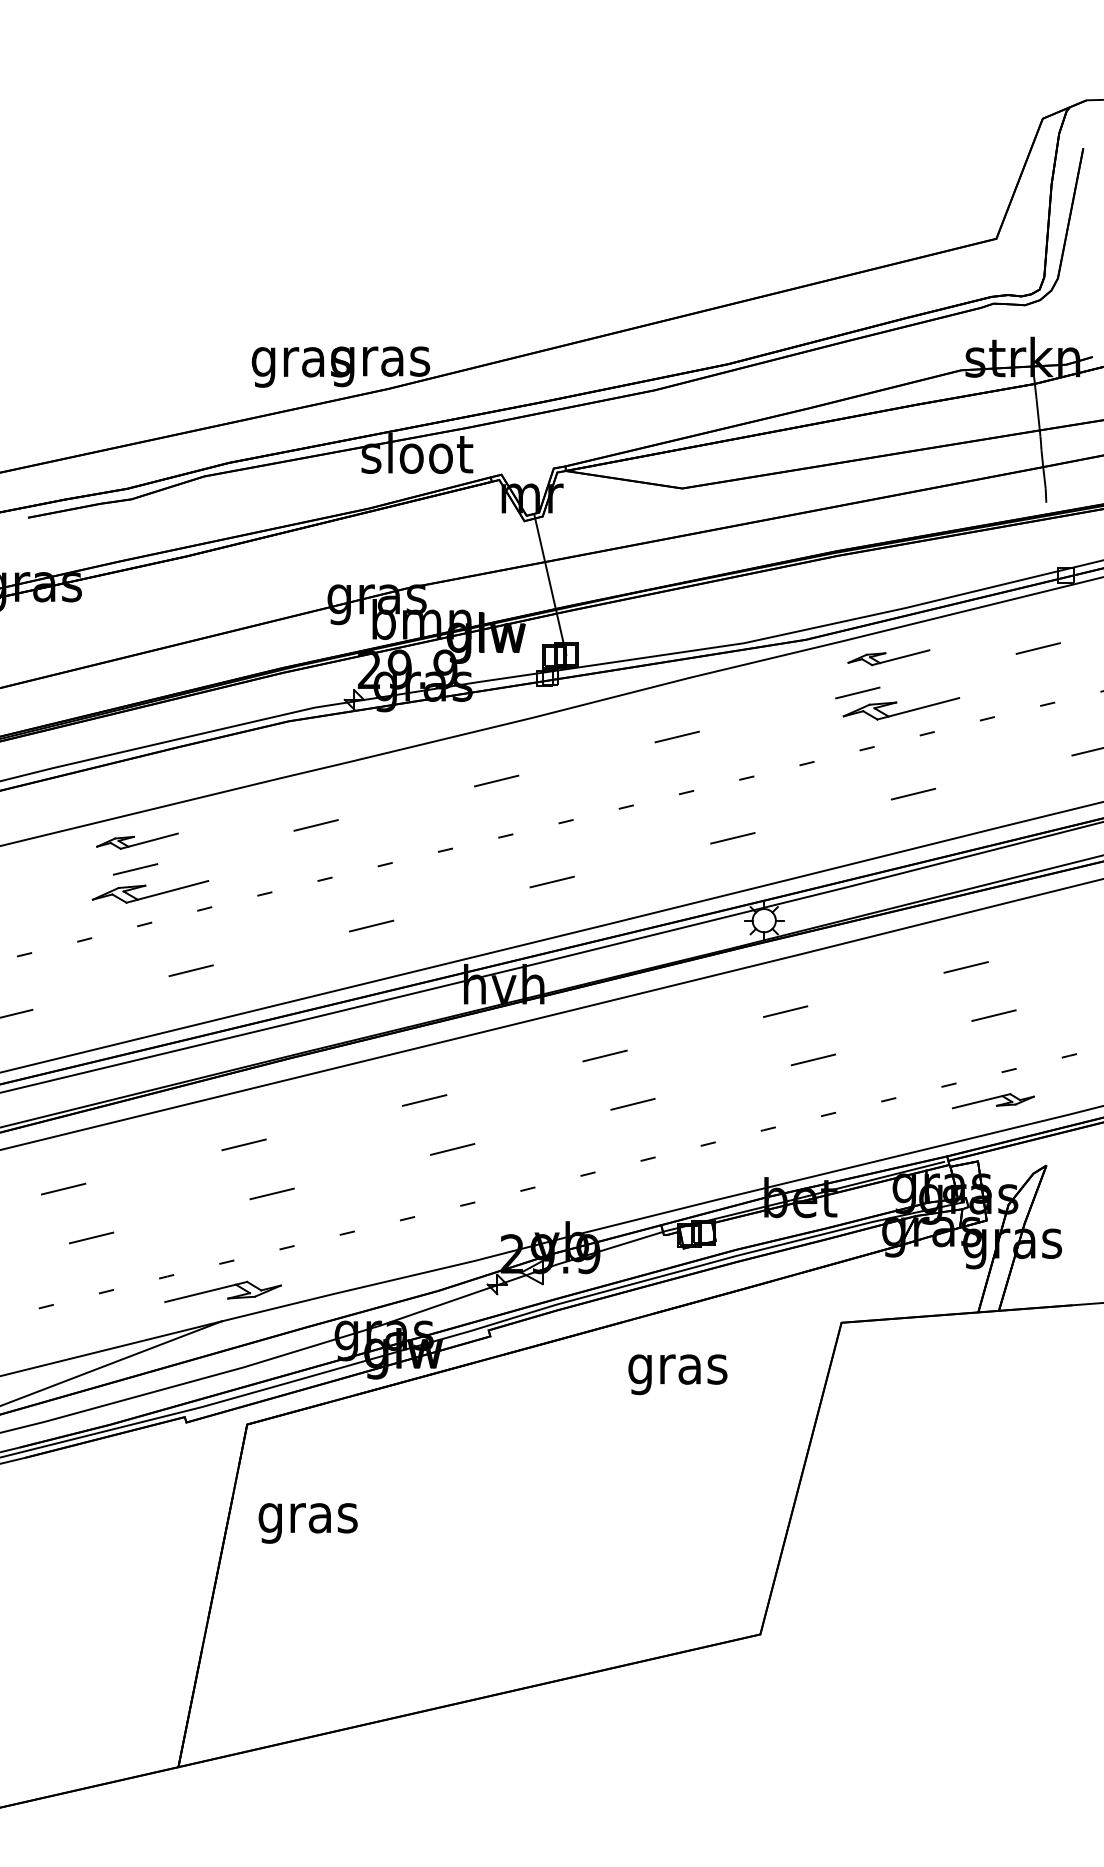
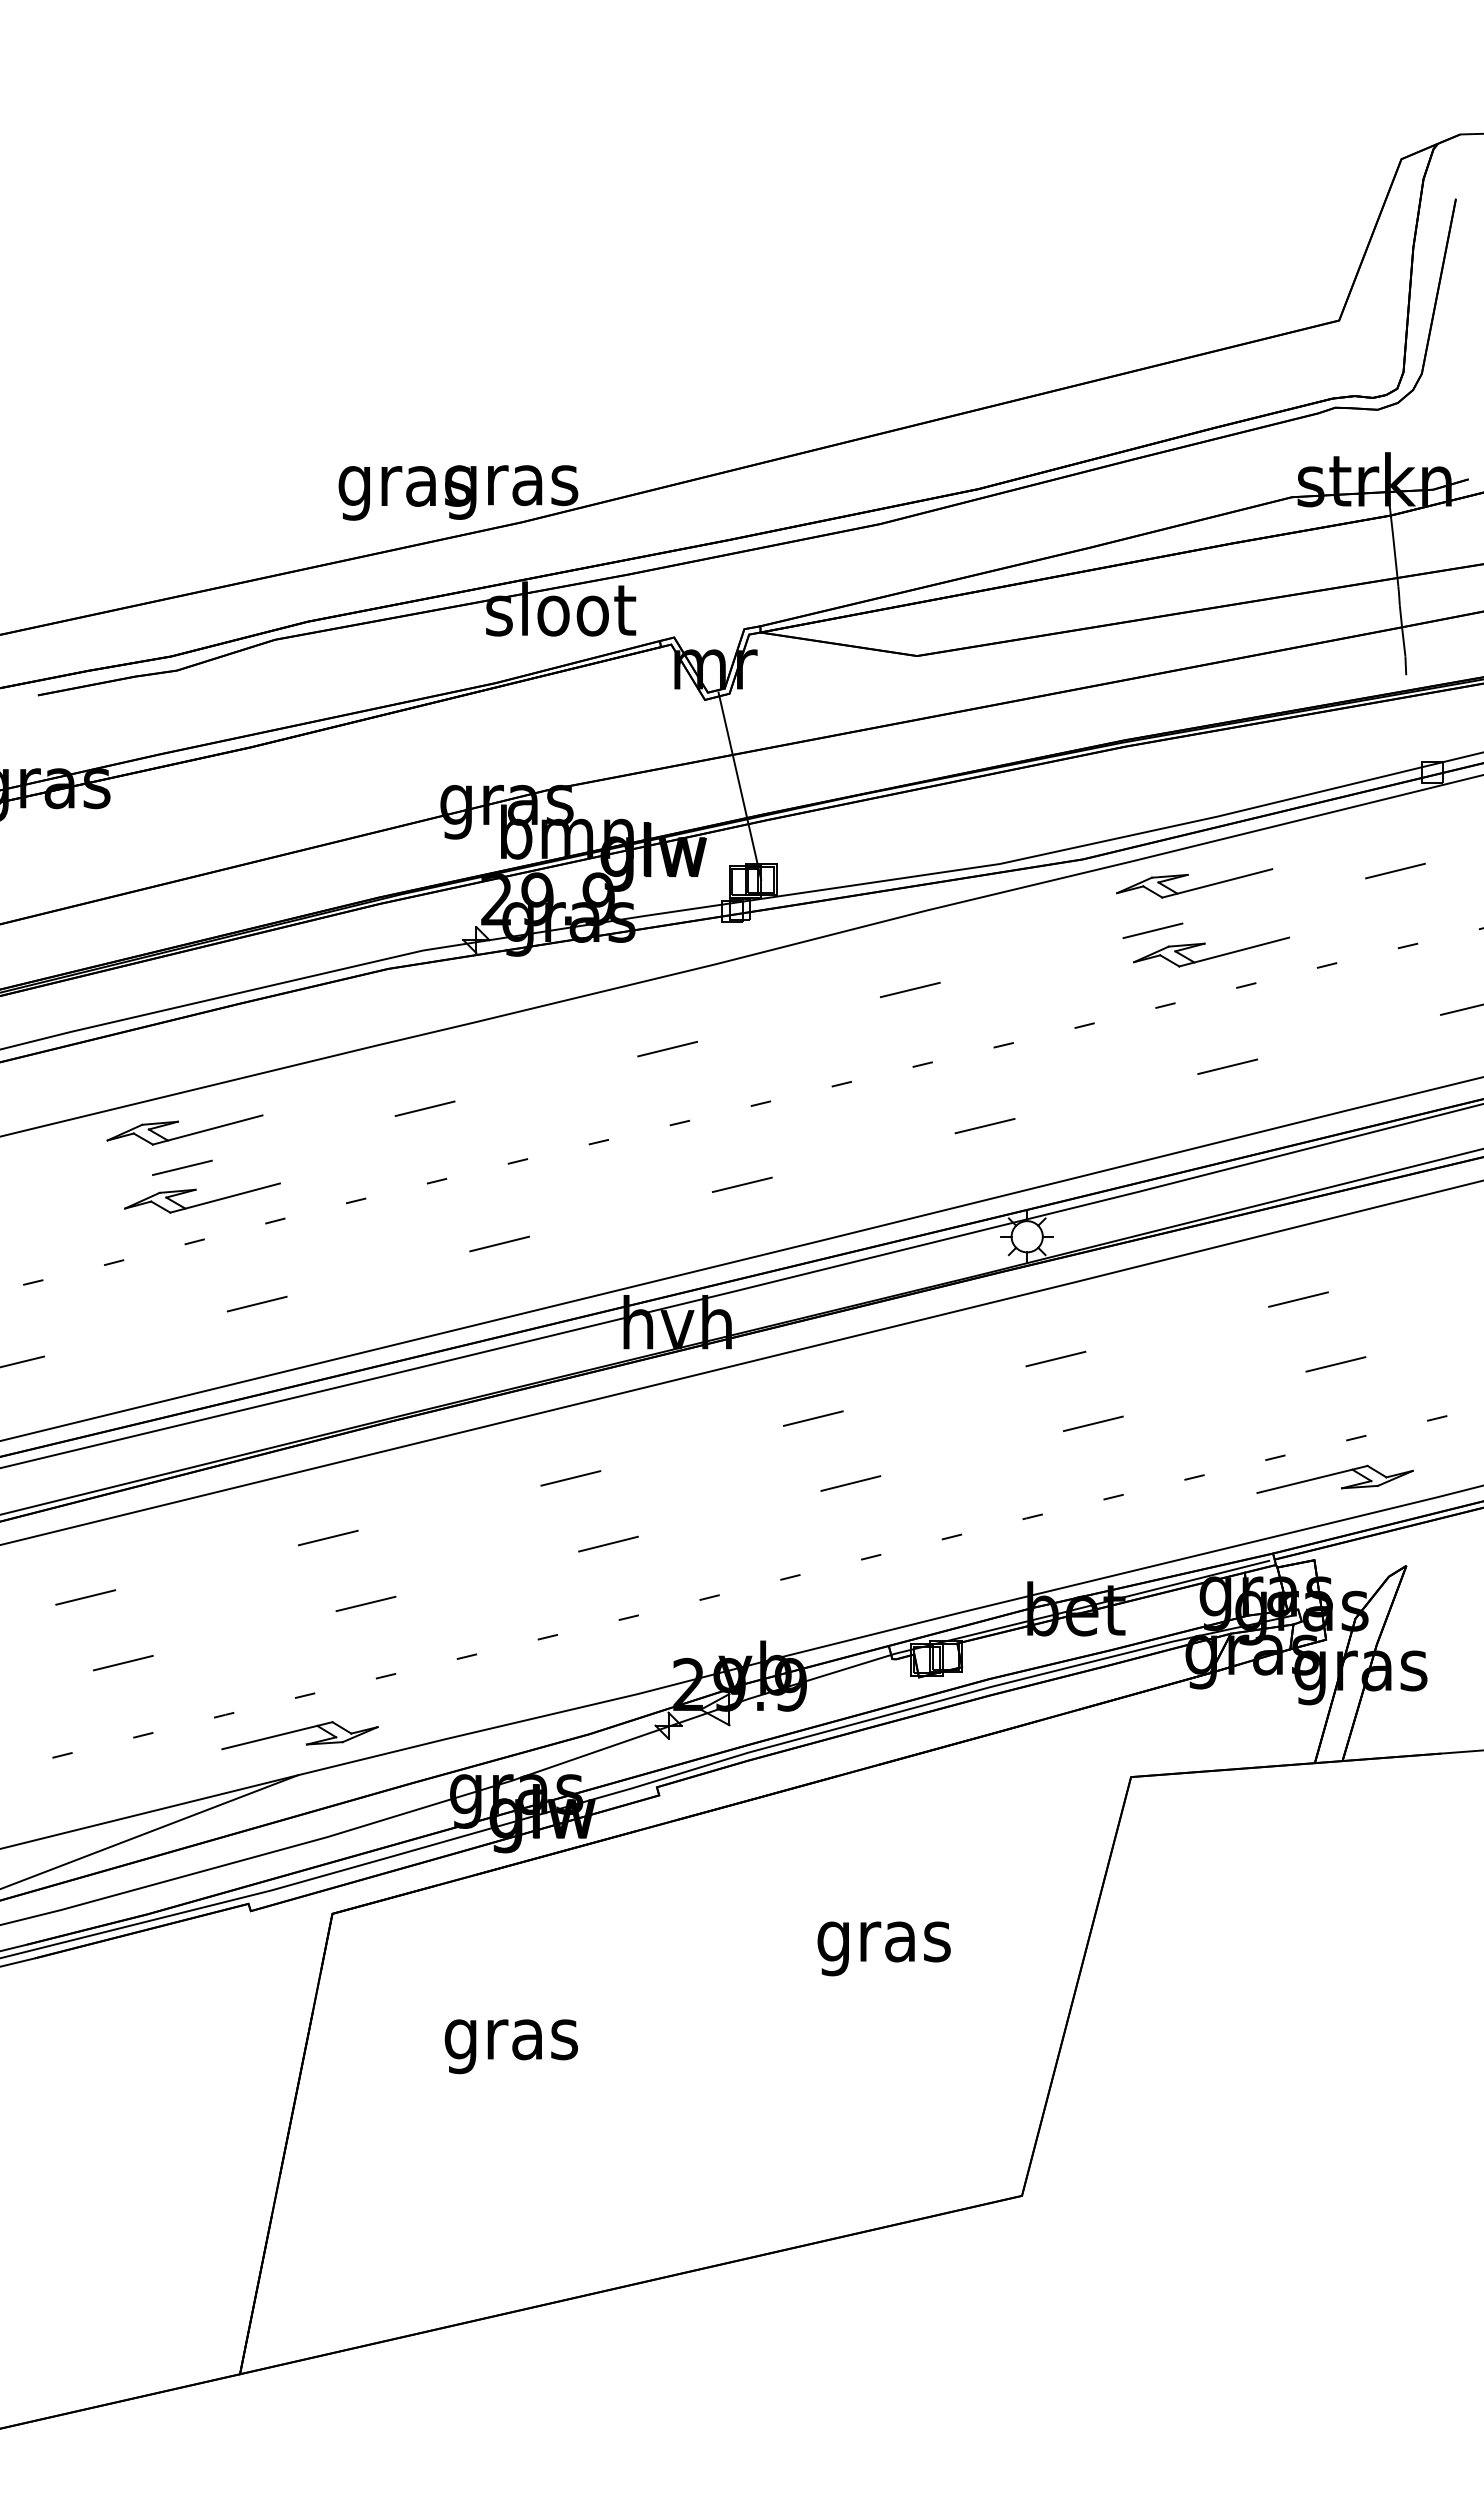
part: (888, 657) -> (1194, 883), size x1.43
part: (137, 840) -> (184, 1129), size x1.43
part: (992, 1100) -> (1334, 1478), size x1.43
text: (677, 1374) -> (883, 1948), moved
text: (307, 1523) -> (510, 2046), moved

